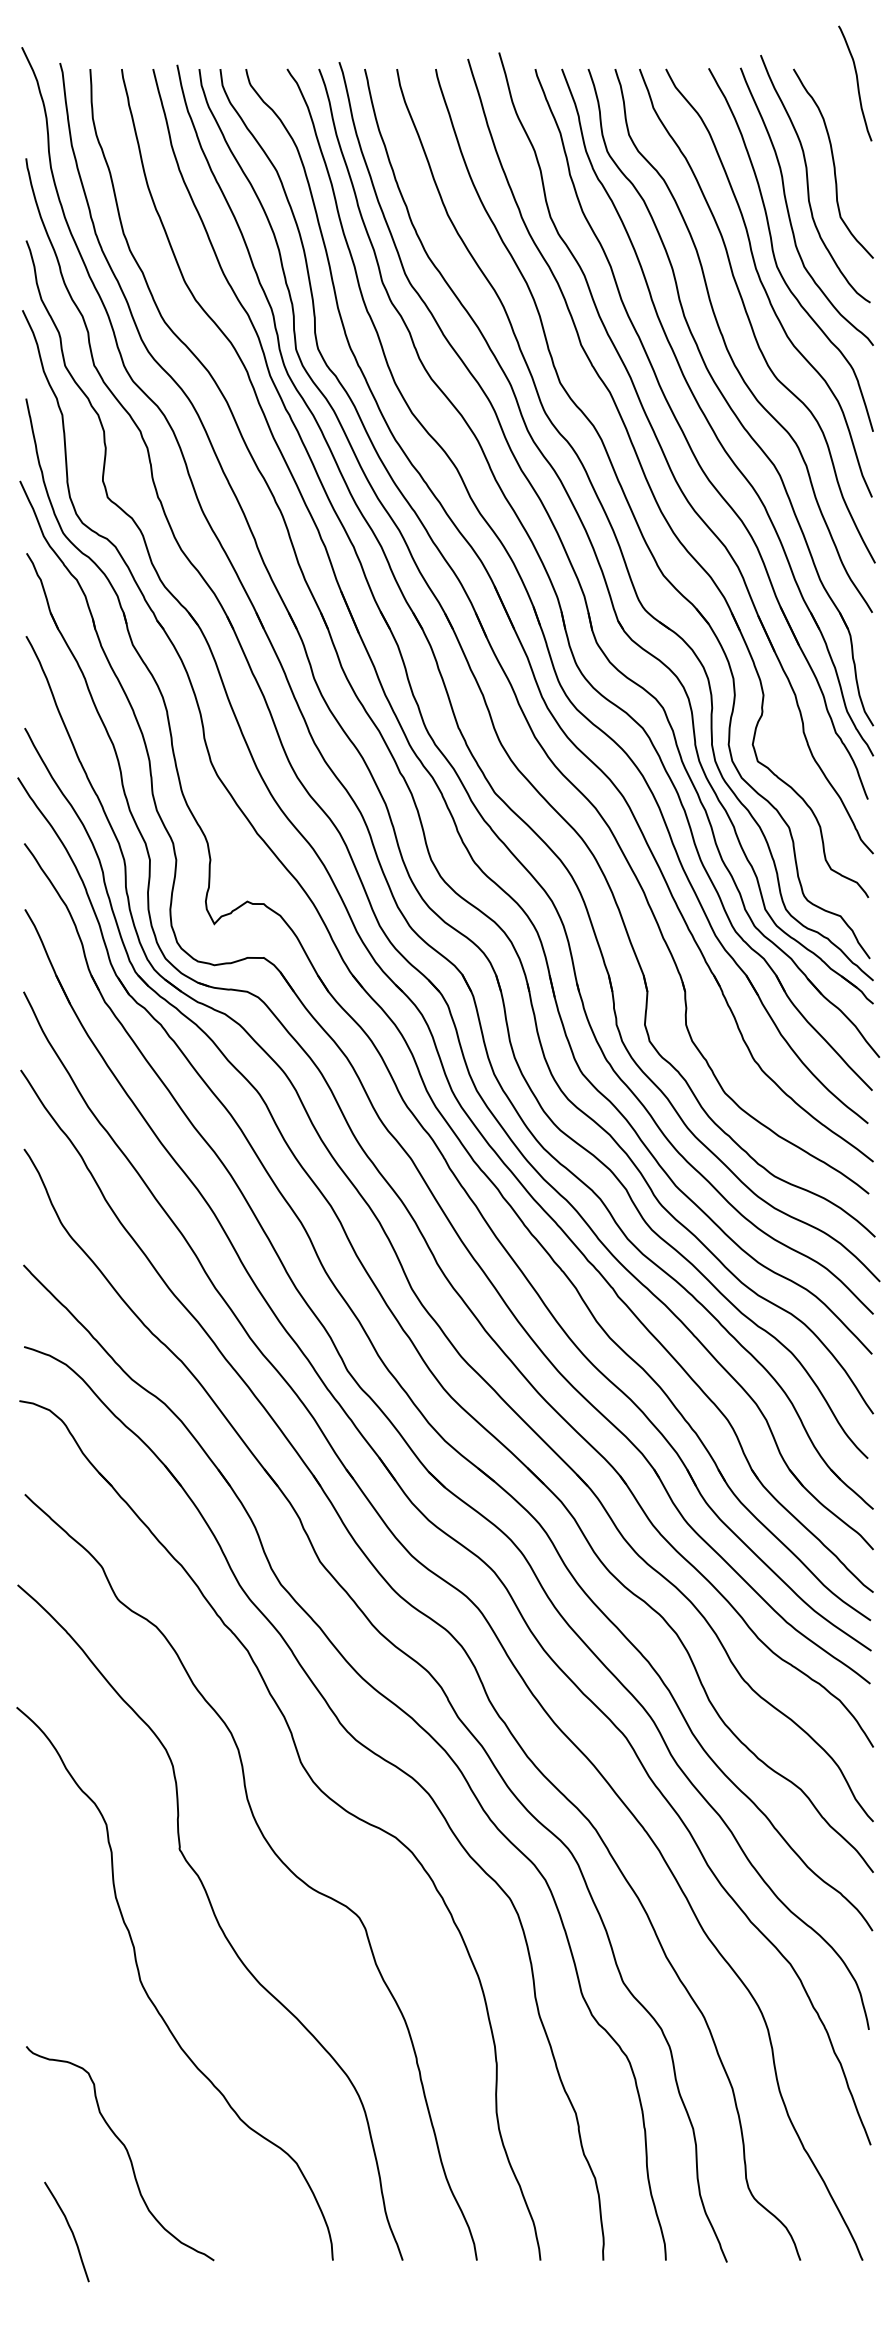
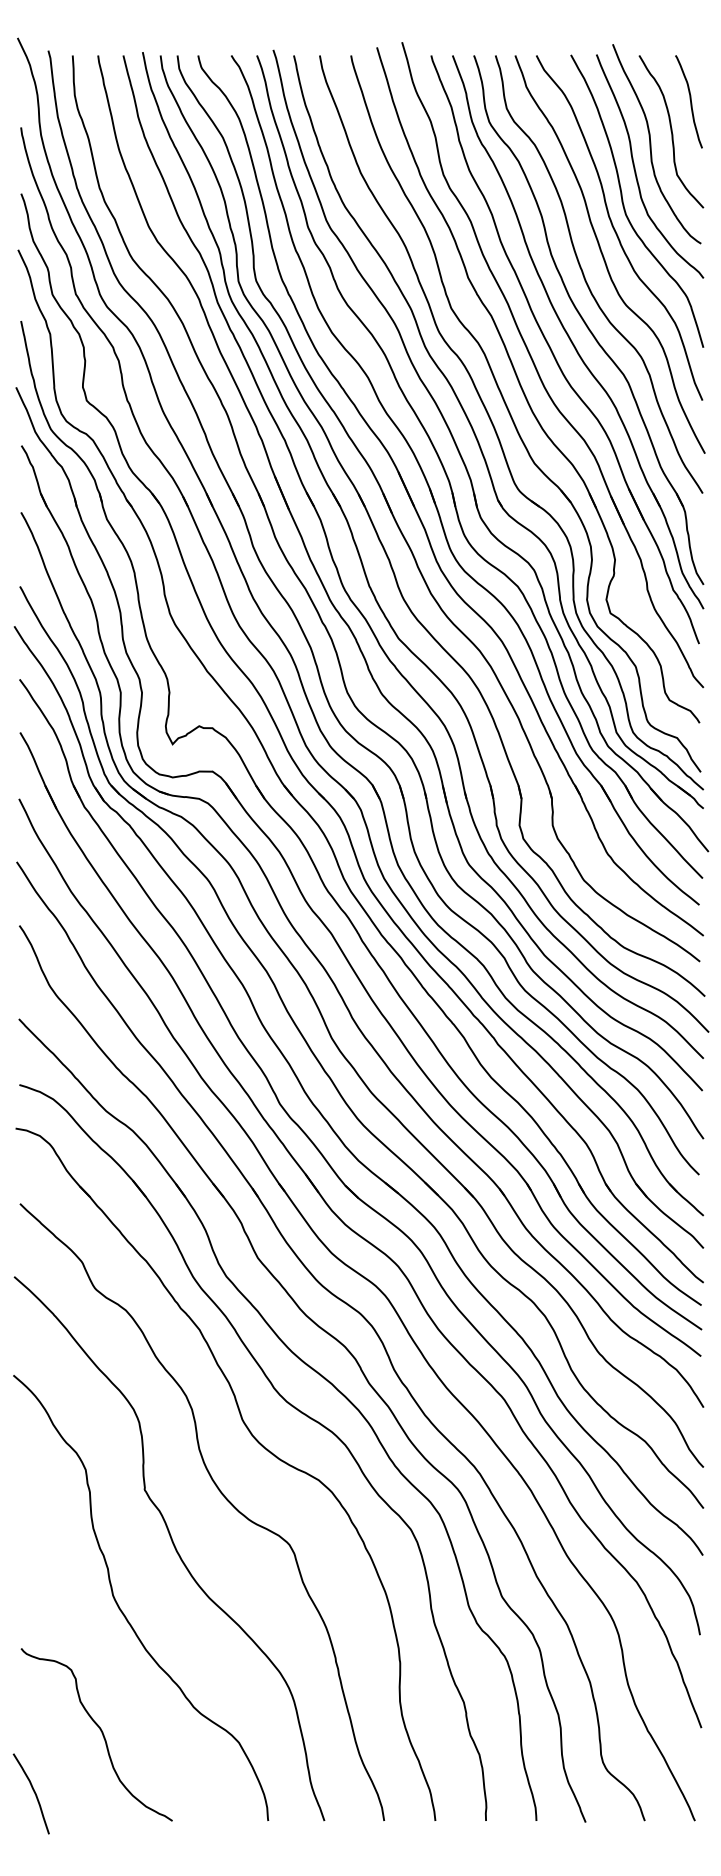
curve: (856, 83) -> (689, 101), moved
curve: (70, 2230) -> (34, 1792), moved

